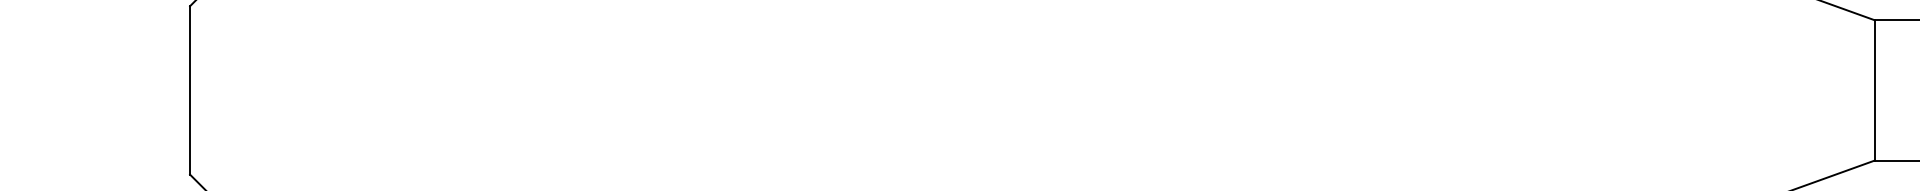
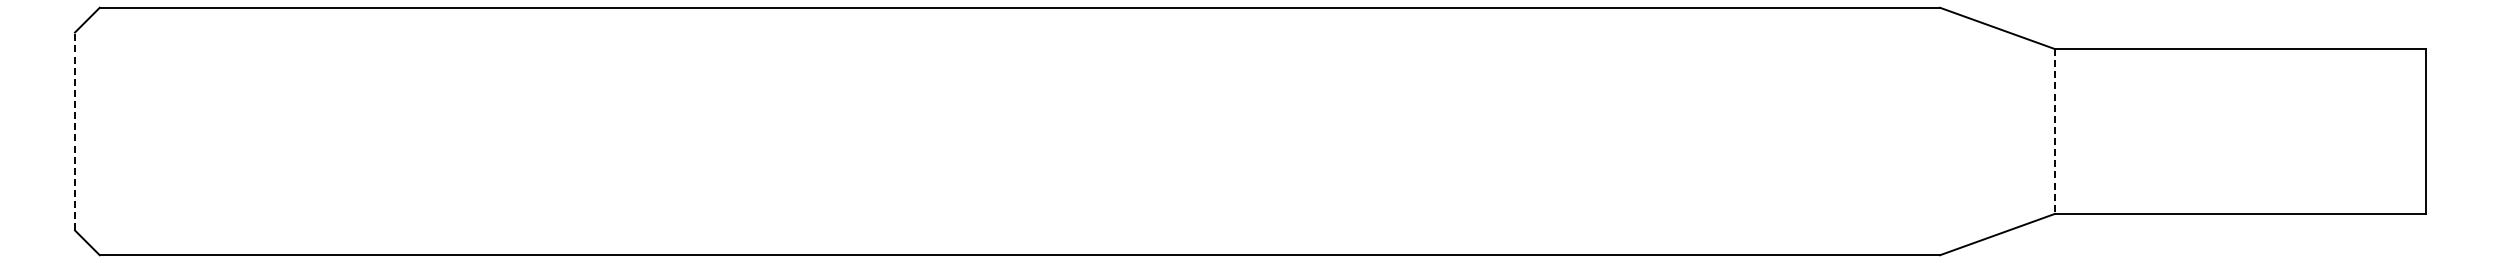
line: (190, 90) -> (75, 131), solid -> dashed
line: (1874, 90) -> (2054, 131), solid -> dashed

